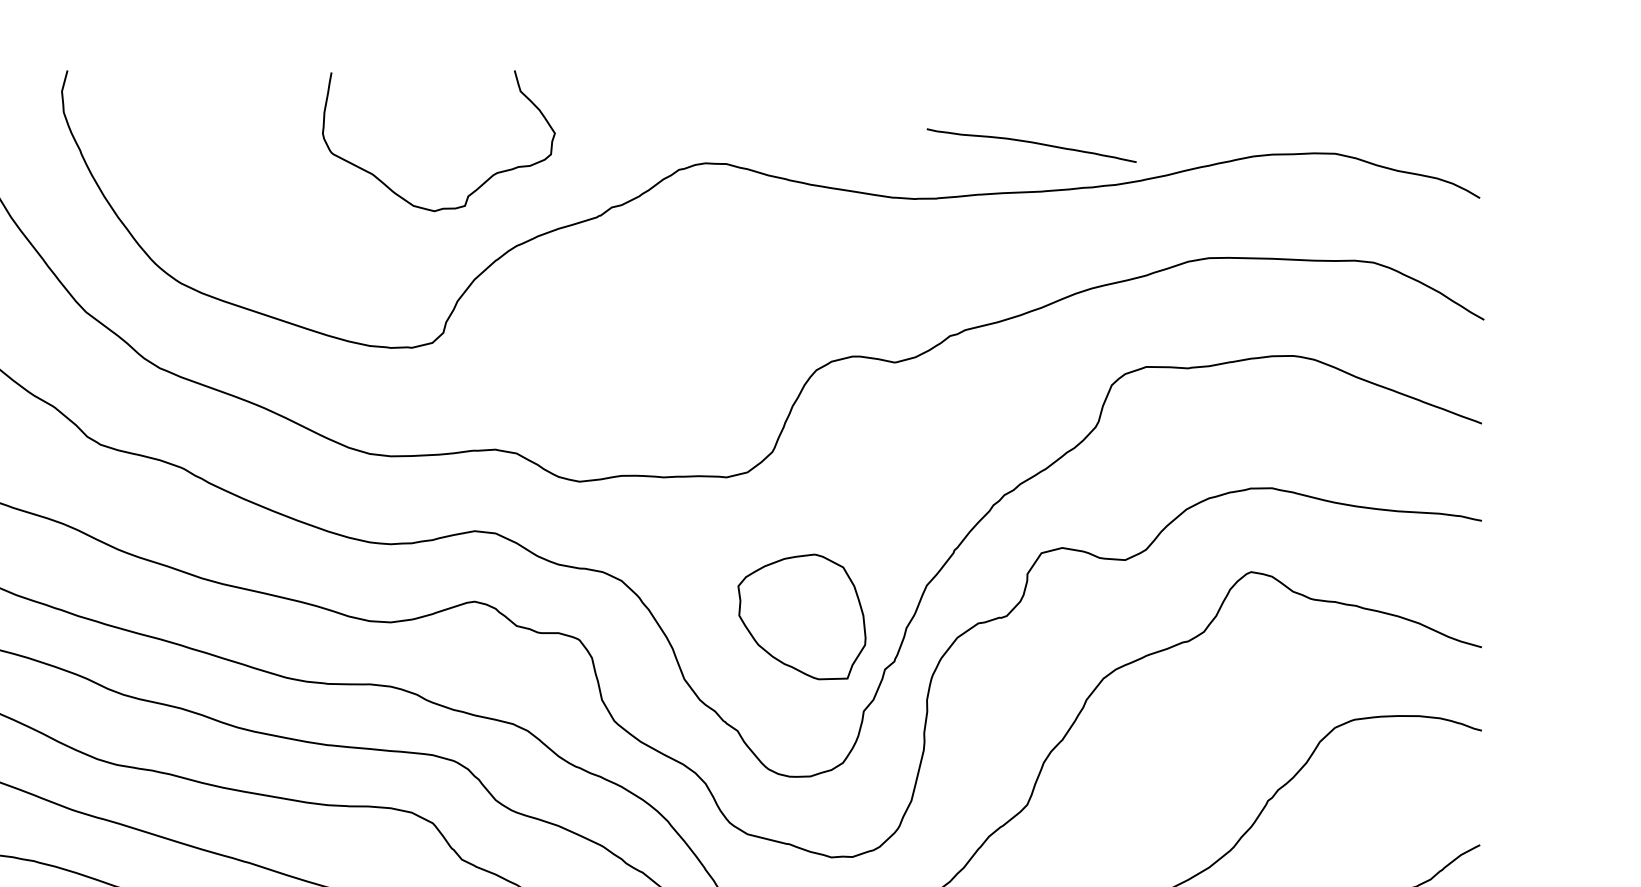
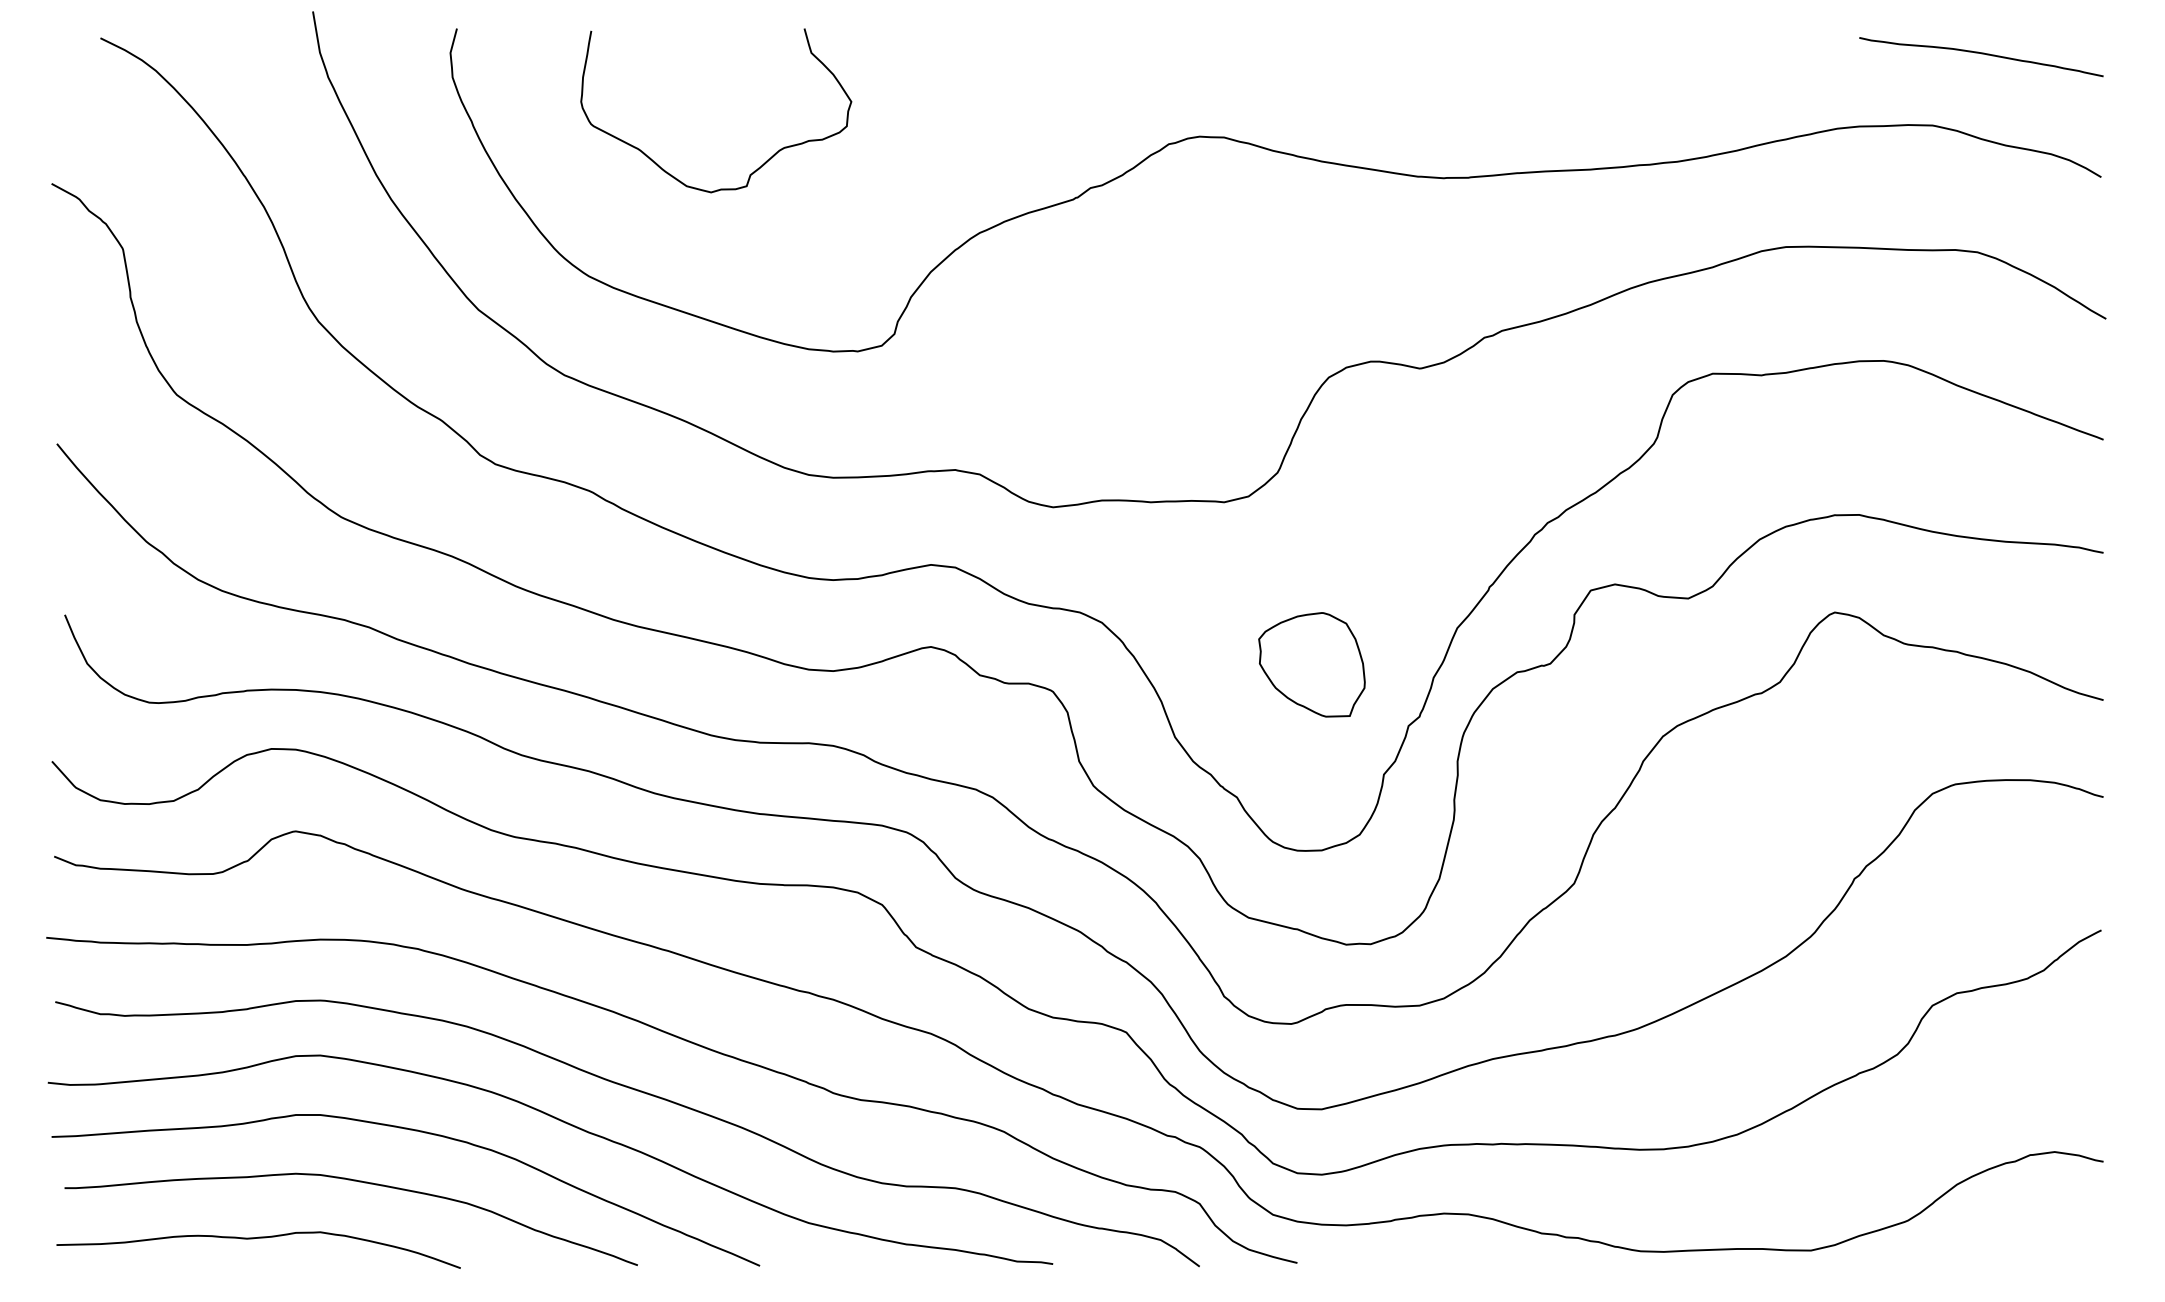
curve: (1031, 143) -> (1981, 54), moved
curve: (476, 188) -> (759, 166), moved
part: (801, 616) -> (1311, 664), size x0.71

